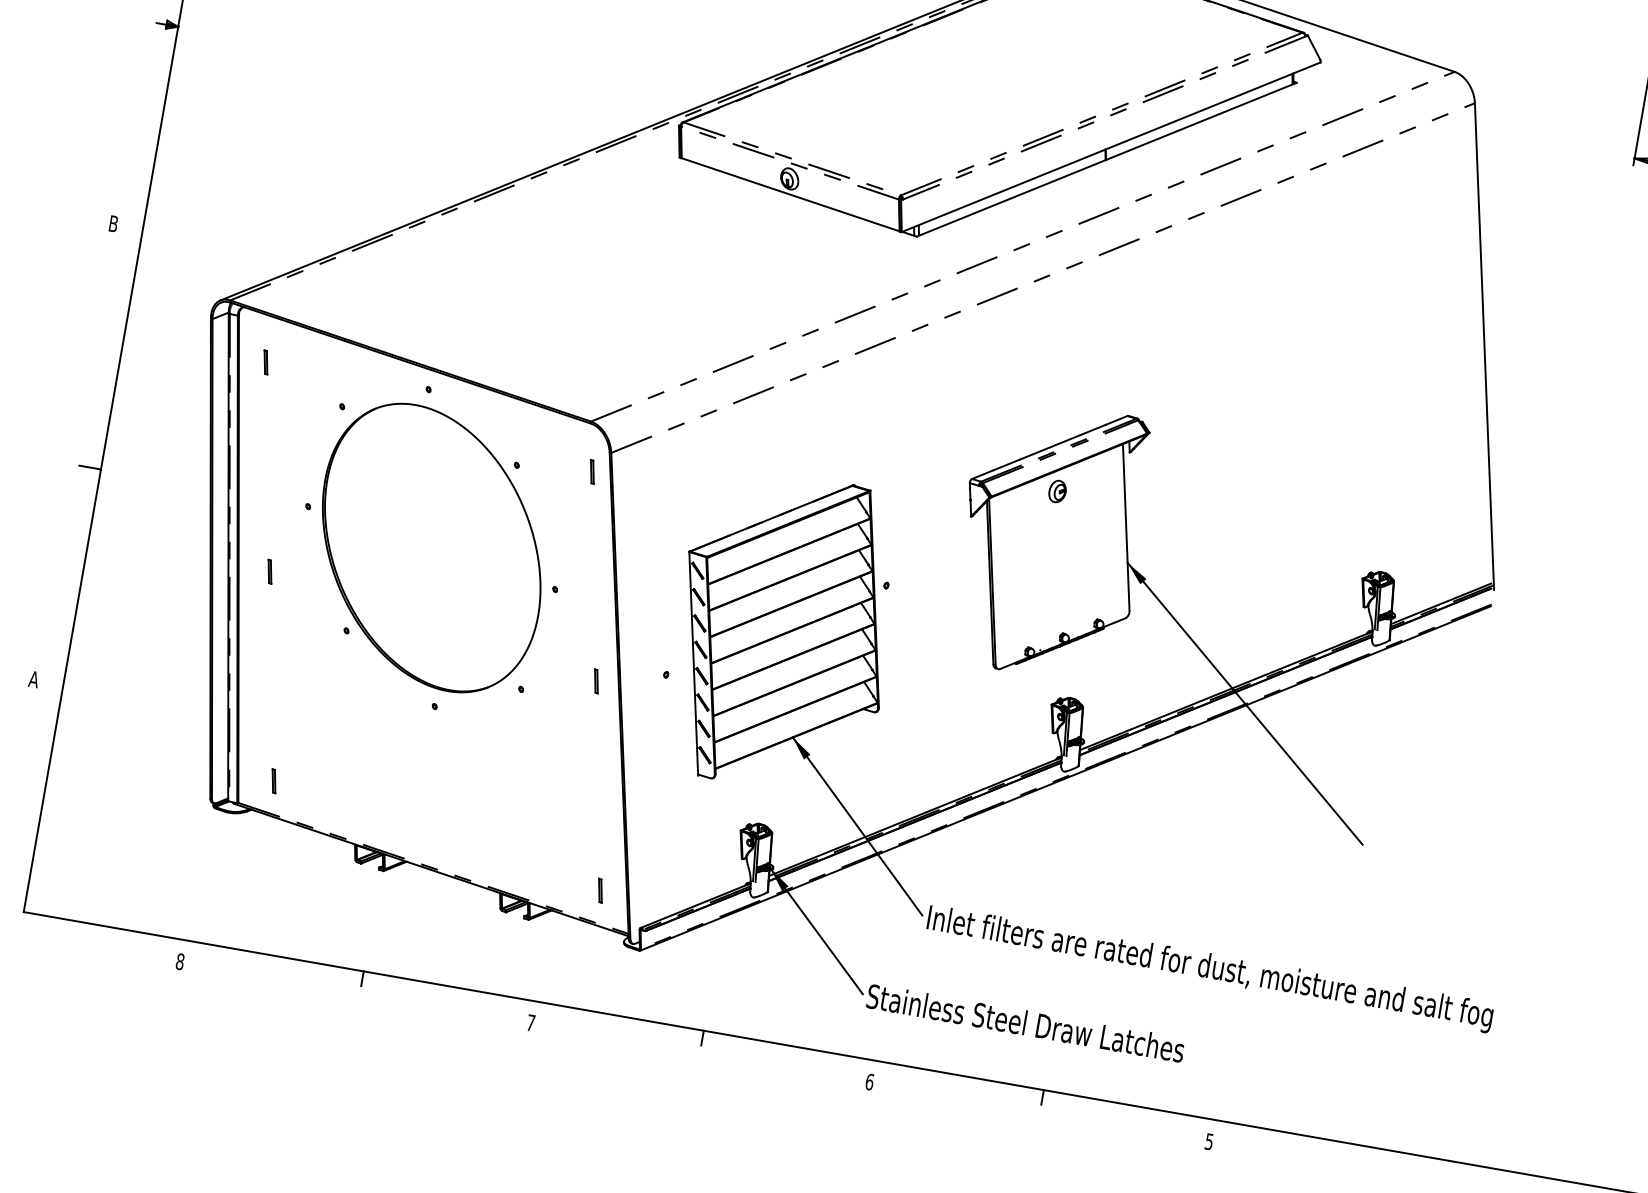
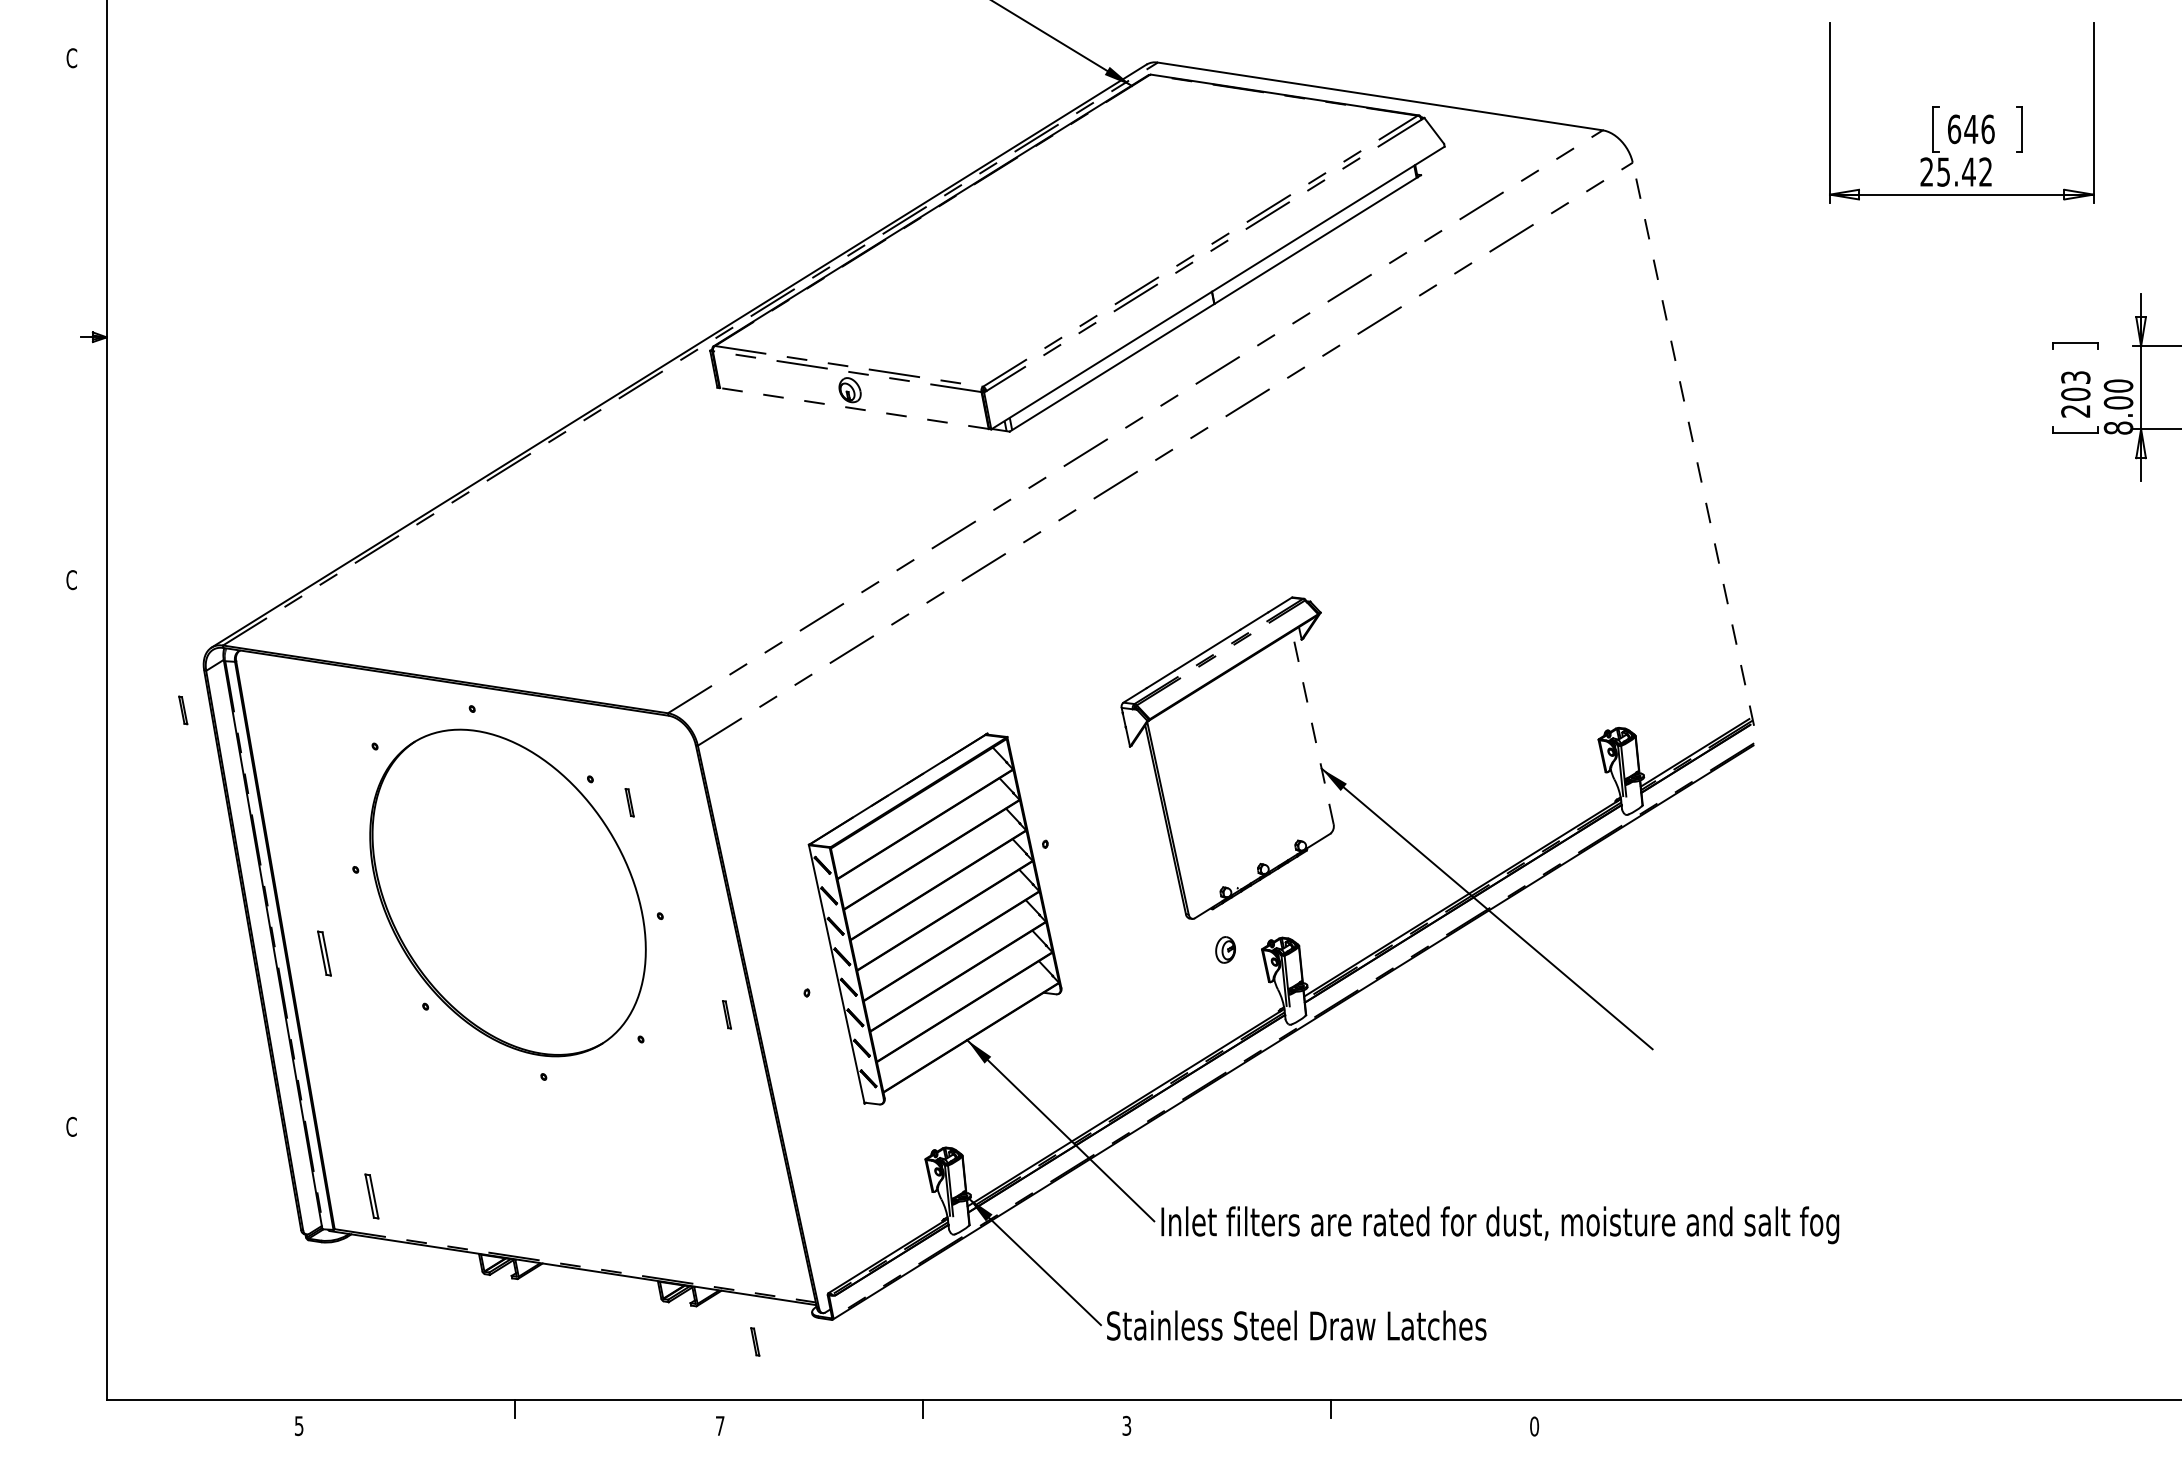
line: (790, 194) -> (854, 408), solid -> dashed
text: (113, 224) -> (71, 580), B -> C
line: (1484, 345) -> (1693, 443), solid -> dashed
part: (266, 362) -> (183, 710), moved
line: (89, 467) -> (93, 868), removed
part: (592, 471) -> (629, 802), moved
part: (1057, 491) -> (1225, 949), moved
line: (1125, 527) -> (1312, 727), solid -> dashed
part: (269, 571) -> (324, 953), size x1.6
text: (34, 679) -> (71, 1126), A -> C
part: (273, 781) -> (371, 1196), size x1.6
part: (600, 890) -> (755, 1341), moved
text: (179, 961) -> (298, 1425), 8 -> 5
text: (869, 1081) -> (1126, 1425), 6 -> 3
text: (1209, 1141) -> (1534, 1426), 5 -> 0

